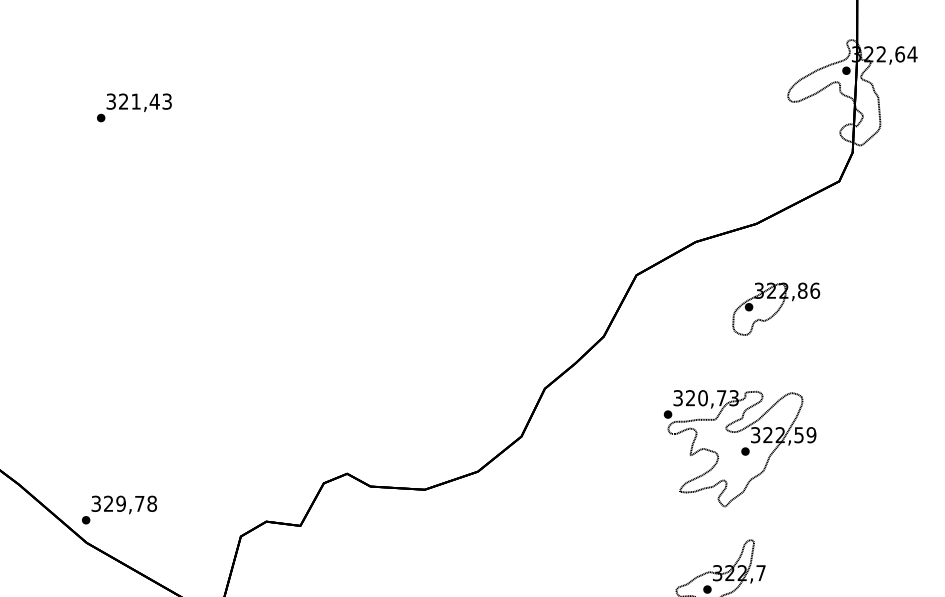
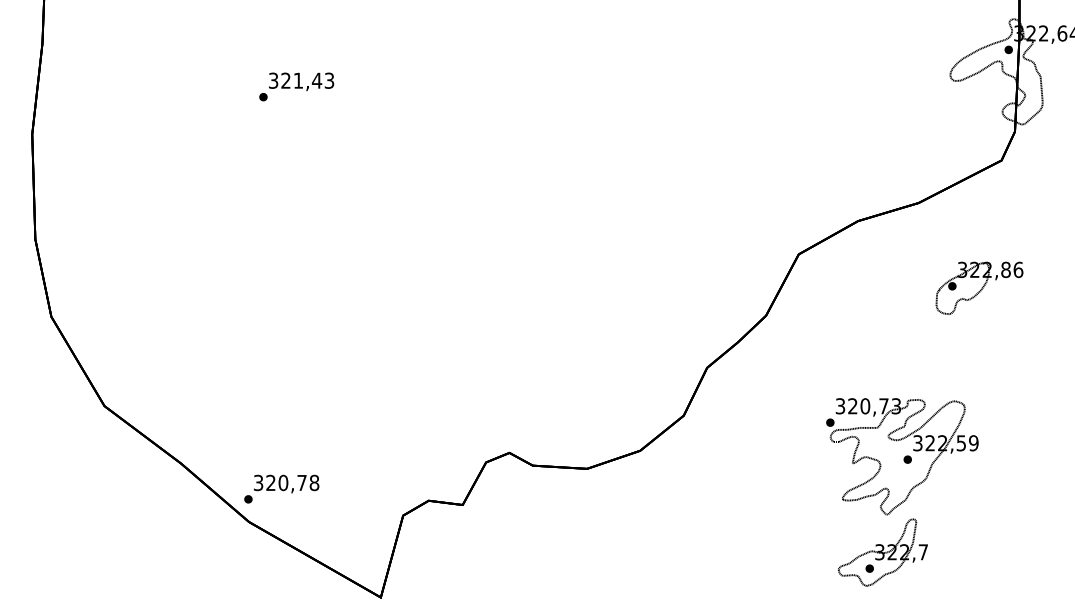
part: (776, 308) -> (979, 287), moved
part: (740, 448) -> (902, 456), moved
text: (121, 504) -> (283, 483), 329,78 -> 320,78

